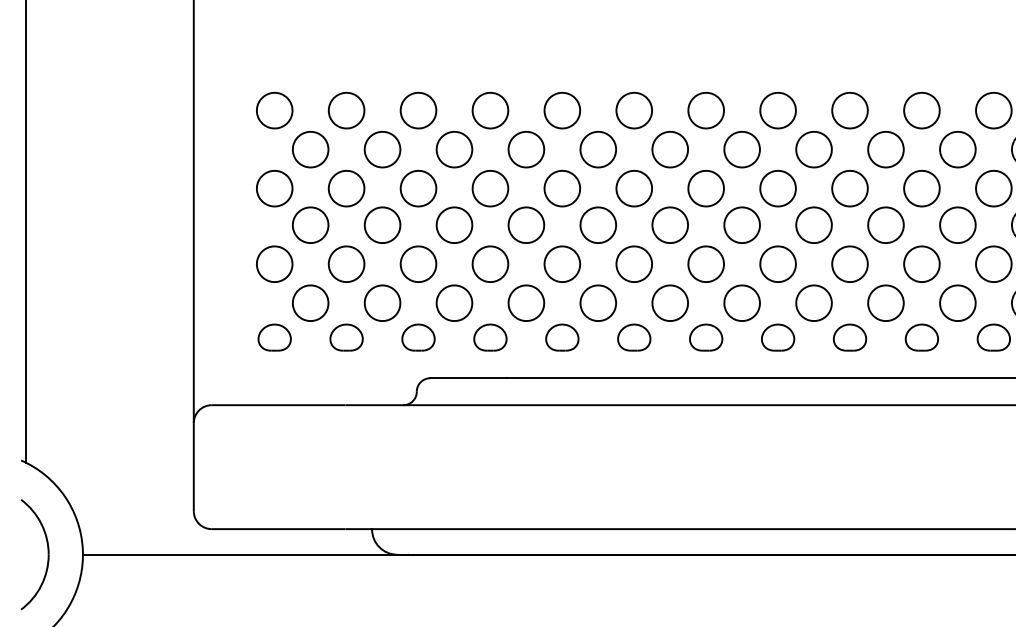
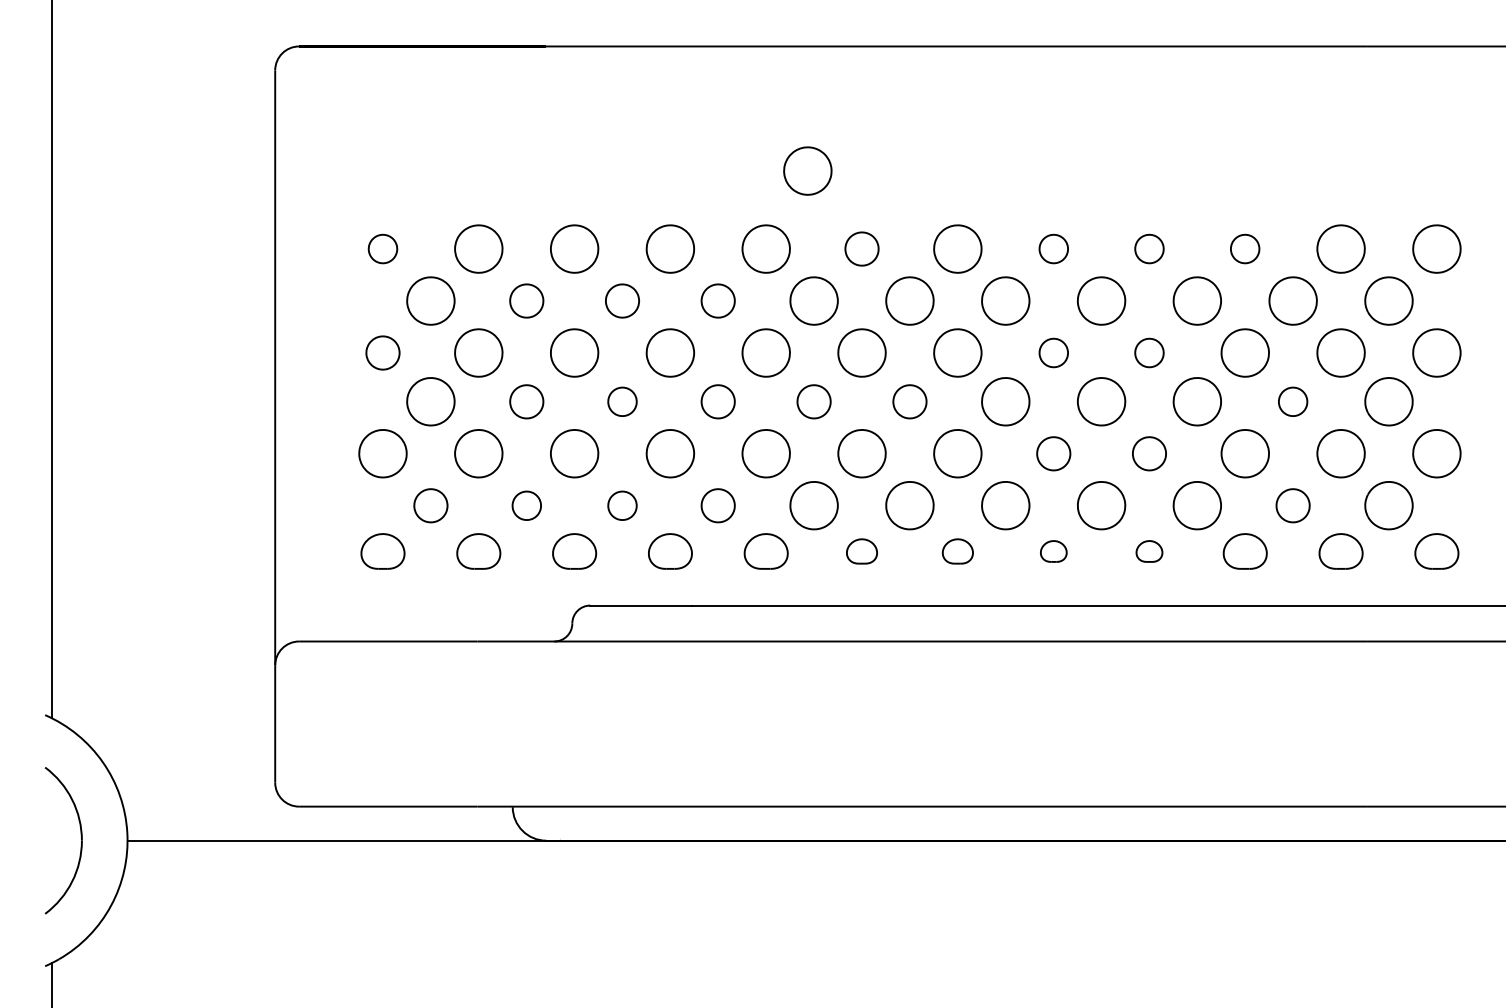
part: (593, 51) -> (807, 170), added
part: (274, 110) -> (382, 248), size x0.6
part: (633, 110) -> (861, 248), size x0.7
part: (777, 110) -> (1053, 248), size x0.6
part: (850, 110) -> (1149, 248), size x0.6
part: (921, 110) -> (1244, 248), size x0.6
part: (382, 149) -> (526, 300), size x0.7
part: (454, 149) -> (622, 300), size x0.7
part: (525, 149) -> (717, 300), size x0.7
part: (274, 188) -> (382, 352), size x0.7
part: (777, 188) -> (1053, 352), size x0.6
part: (850, 188) -> (1149, 352), size x0.6
part: (382, 225) -> (526, 401), size x0.7
part: (454, 225) -> (622, 401), size x0.6
part: (525, 225) -> (717, 401), size x0.7
part: (597, 225) -> (813, 401), size x0.7
part: (669, 225) -> (909, 401), size x0.7
part: (957, 225) -> (1292, 401), size x0.6
part: (777, 264) -> (1053, 453), size x0.7
part: (850, 264) -> (1149, 453), size x0.7
part: (310, 303) -> (430, 505), size x0.7
part: (382, 303) -> (526, 505), size x0.6
part: (454, 303) -> (622, 505), size x0.6
part: (525, 303) -> (717, 505), size x0.7
part: (957, 303) -> (1292, 505), size x0.7
part: (633, 337) -> (861, 551), size x0.7
part: (705, 337) -> (957, 551), size x0.7
part: (777, 337) -> (1053, 551), size x0.6
part: (850, 337) -> (1149, 551), size x0.6

